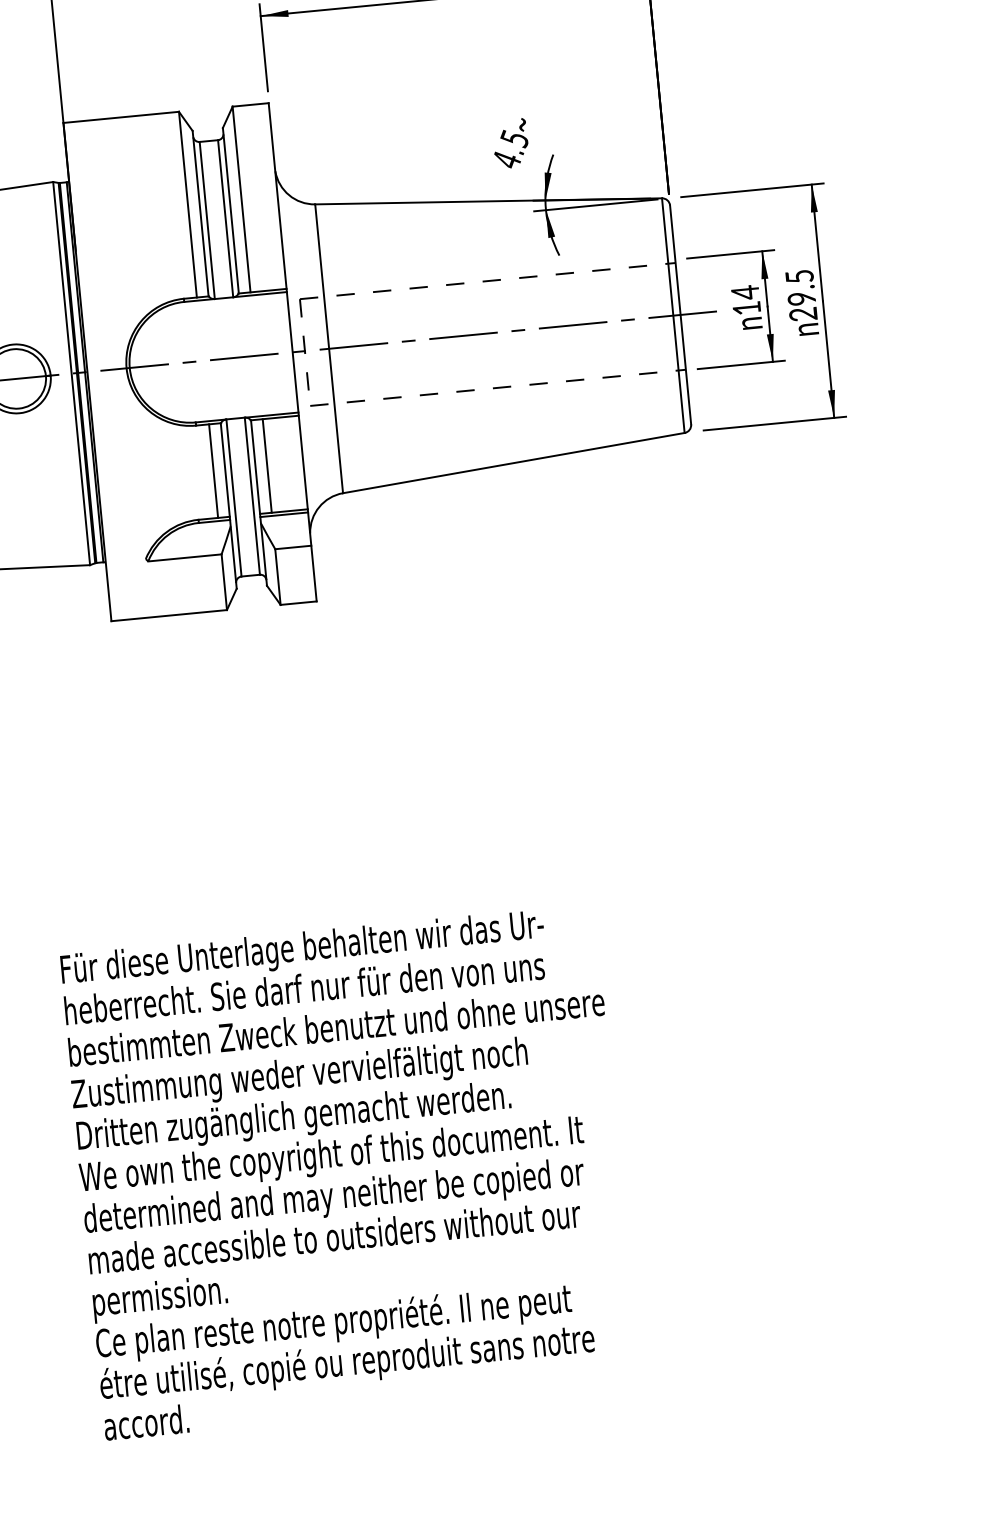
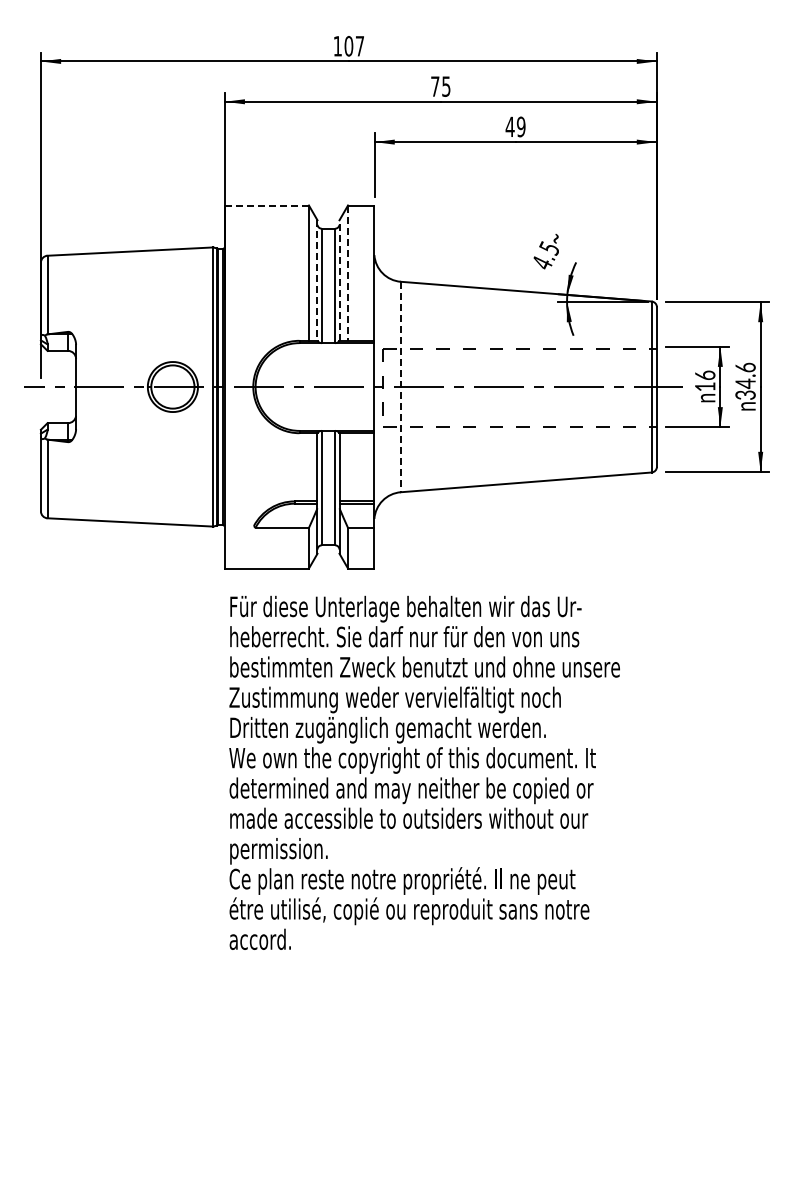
line: (120, 117) -> (266, 205), solid -> dashed
line: (242, 199) -> (348, 273), solid -> dashed
line: (230, 210) -> (339, 280), solid -> dashed
line: (200, 214) -> (317, 281), solid -> dashed
text: (745, 292) -> (705, 375), 14 -> 16
text: (801, 294) -> (745, 380), 29.5 -> 34.6
line: (328, 349) -> (400, 387), solid -> dashed
line: (267, 466) -> (348, 467), removed
line: (213, 471) -> (308, 467), removed
text: (349, 1171) -> (424, 772), moved

